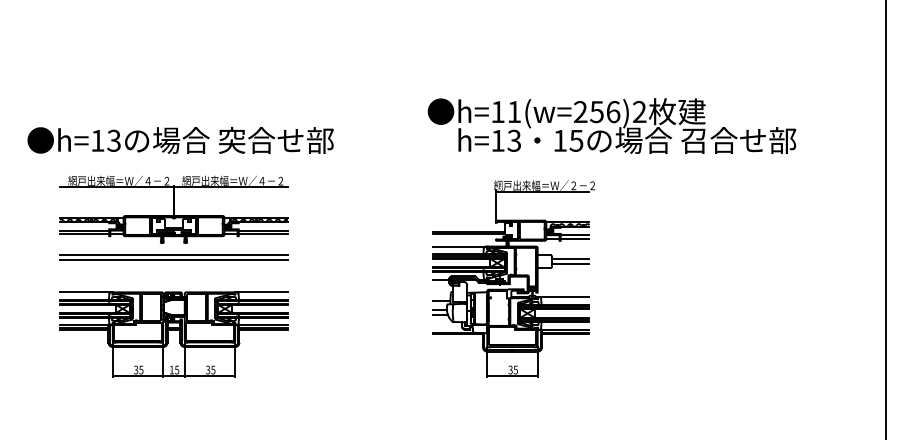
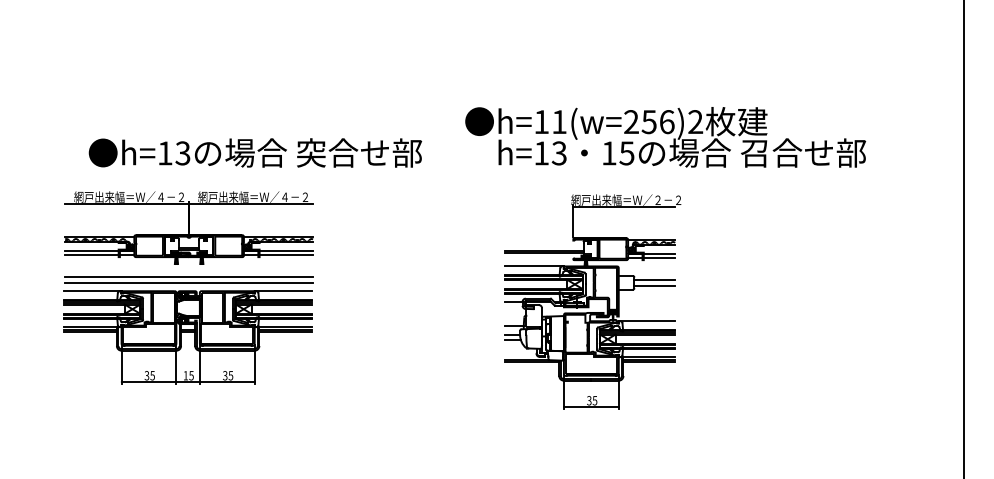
text: (180, 140) -> (255, 152), moved
part: (513, 278) -> (592, 301), moved
part: (173, 334) -> (187, 337), moved

